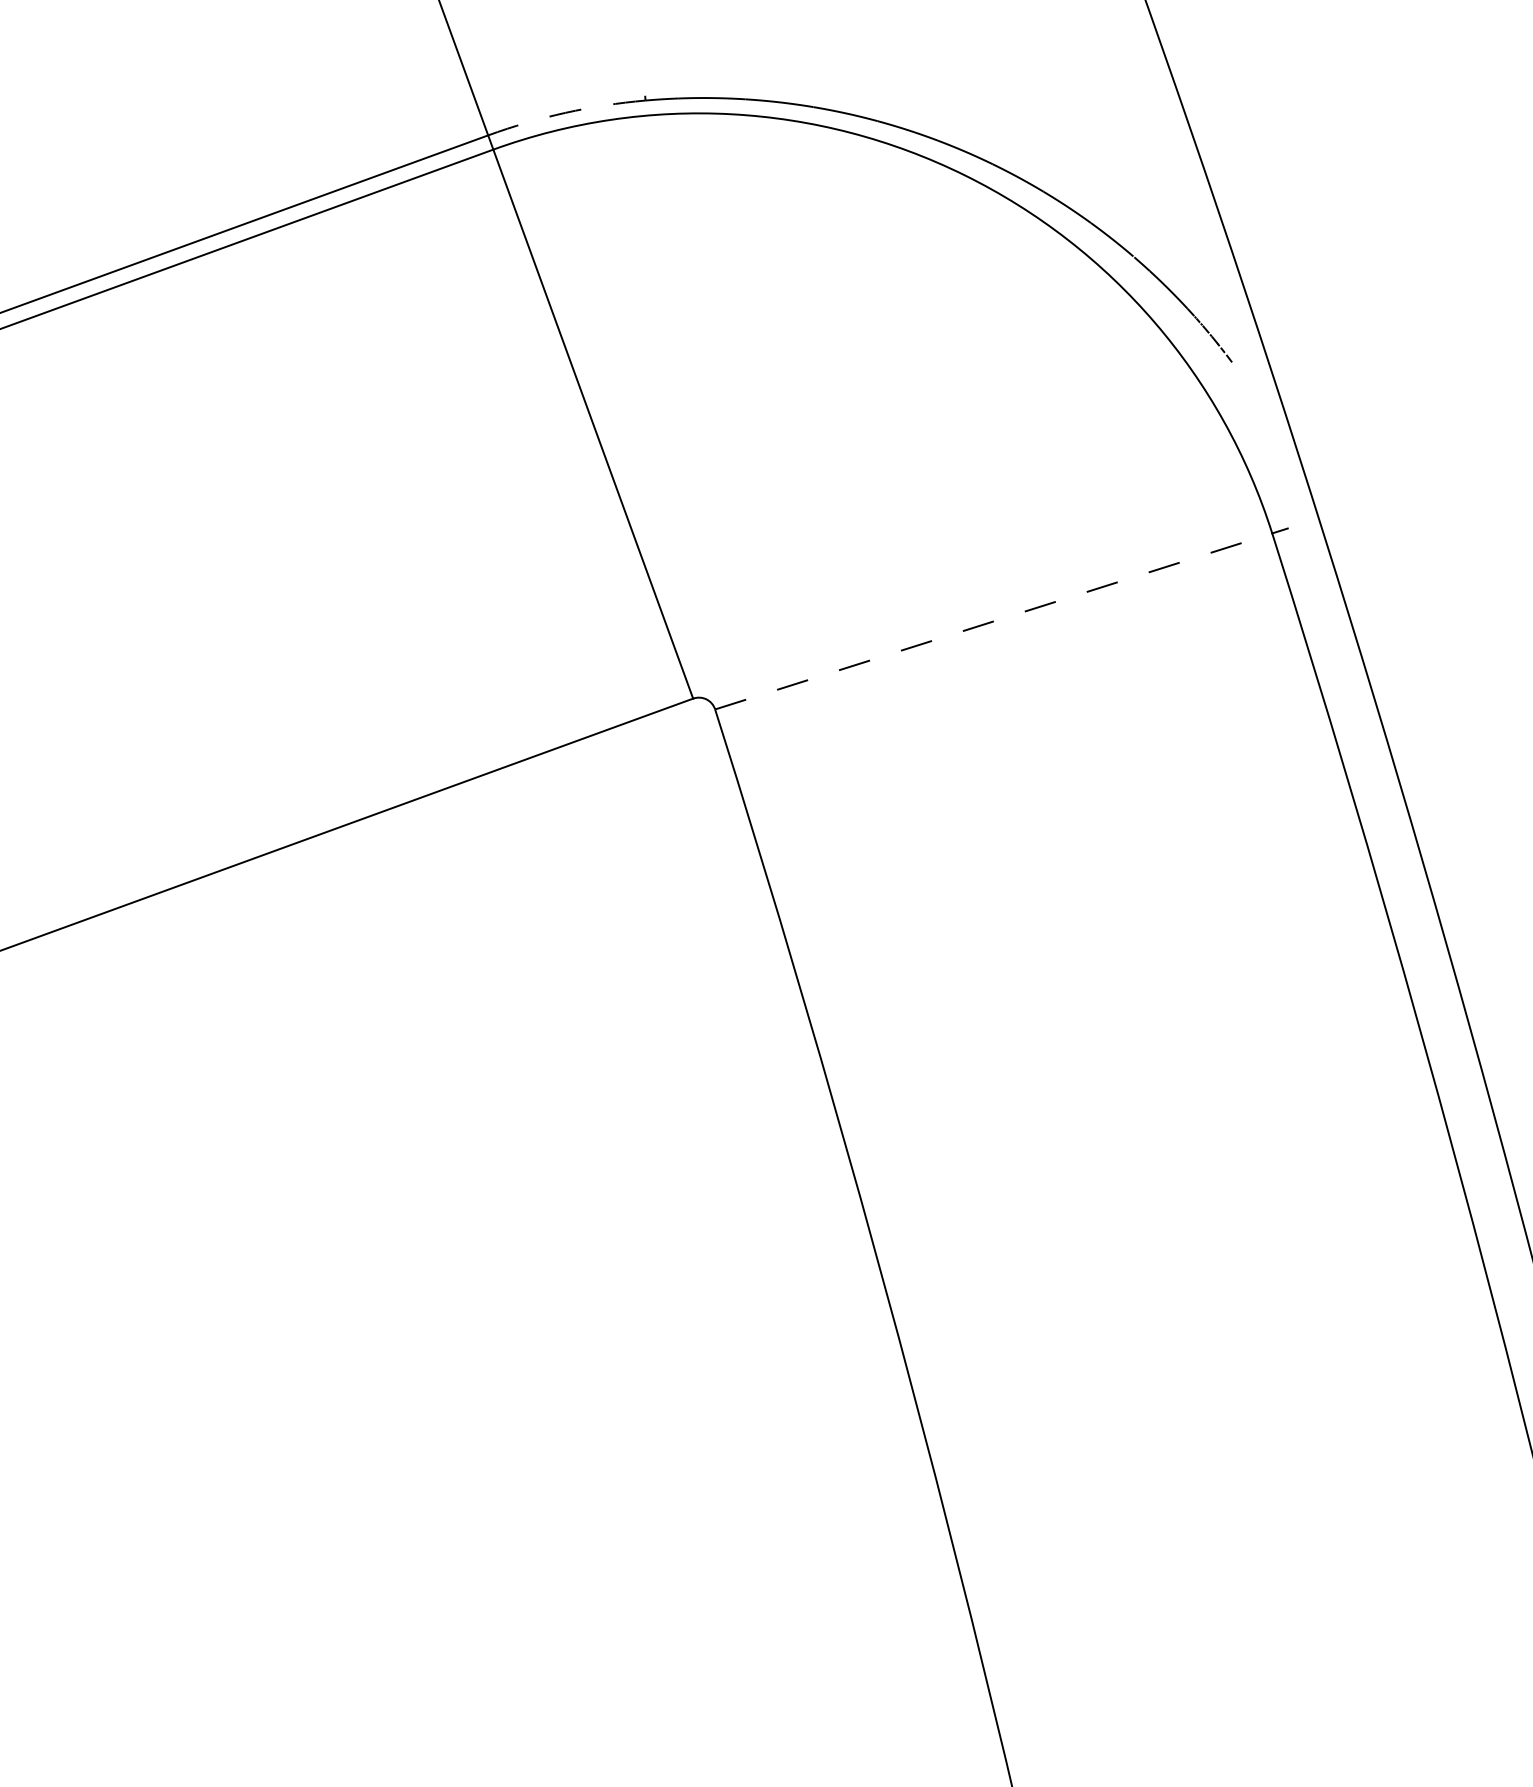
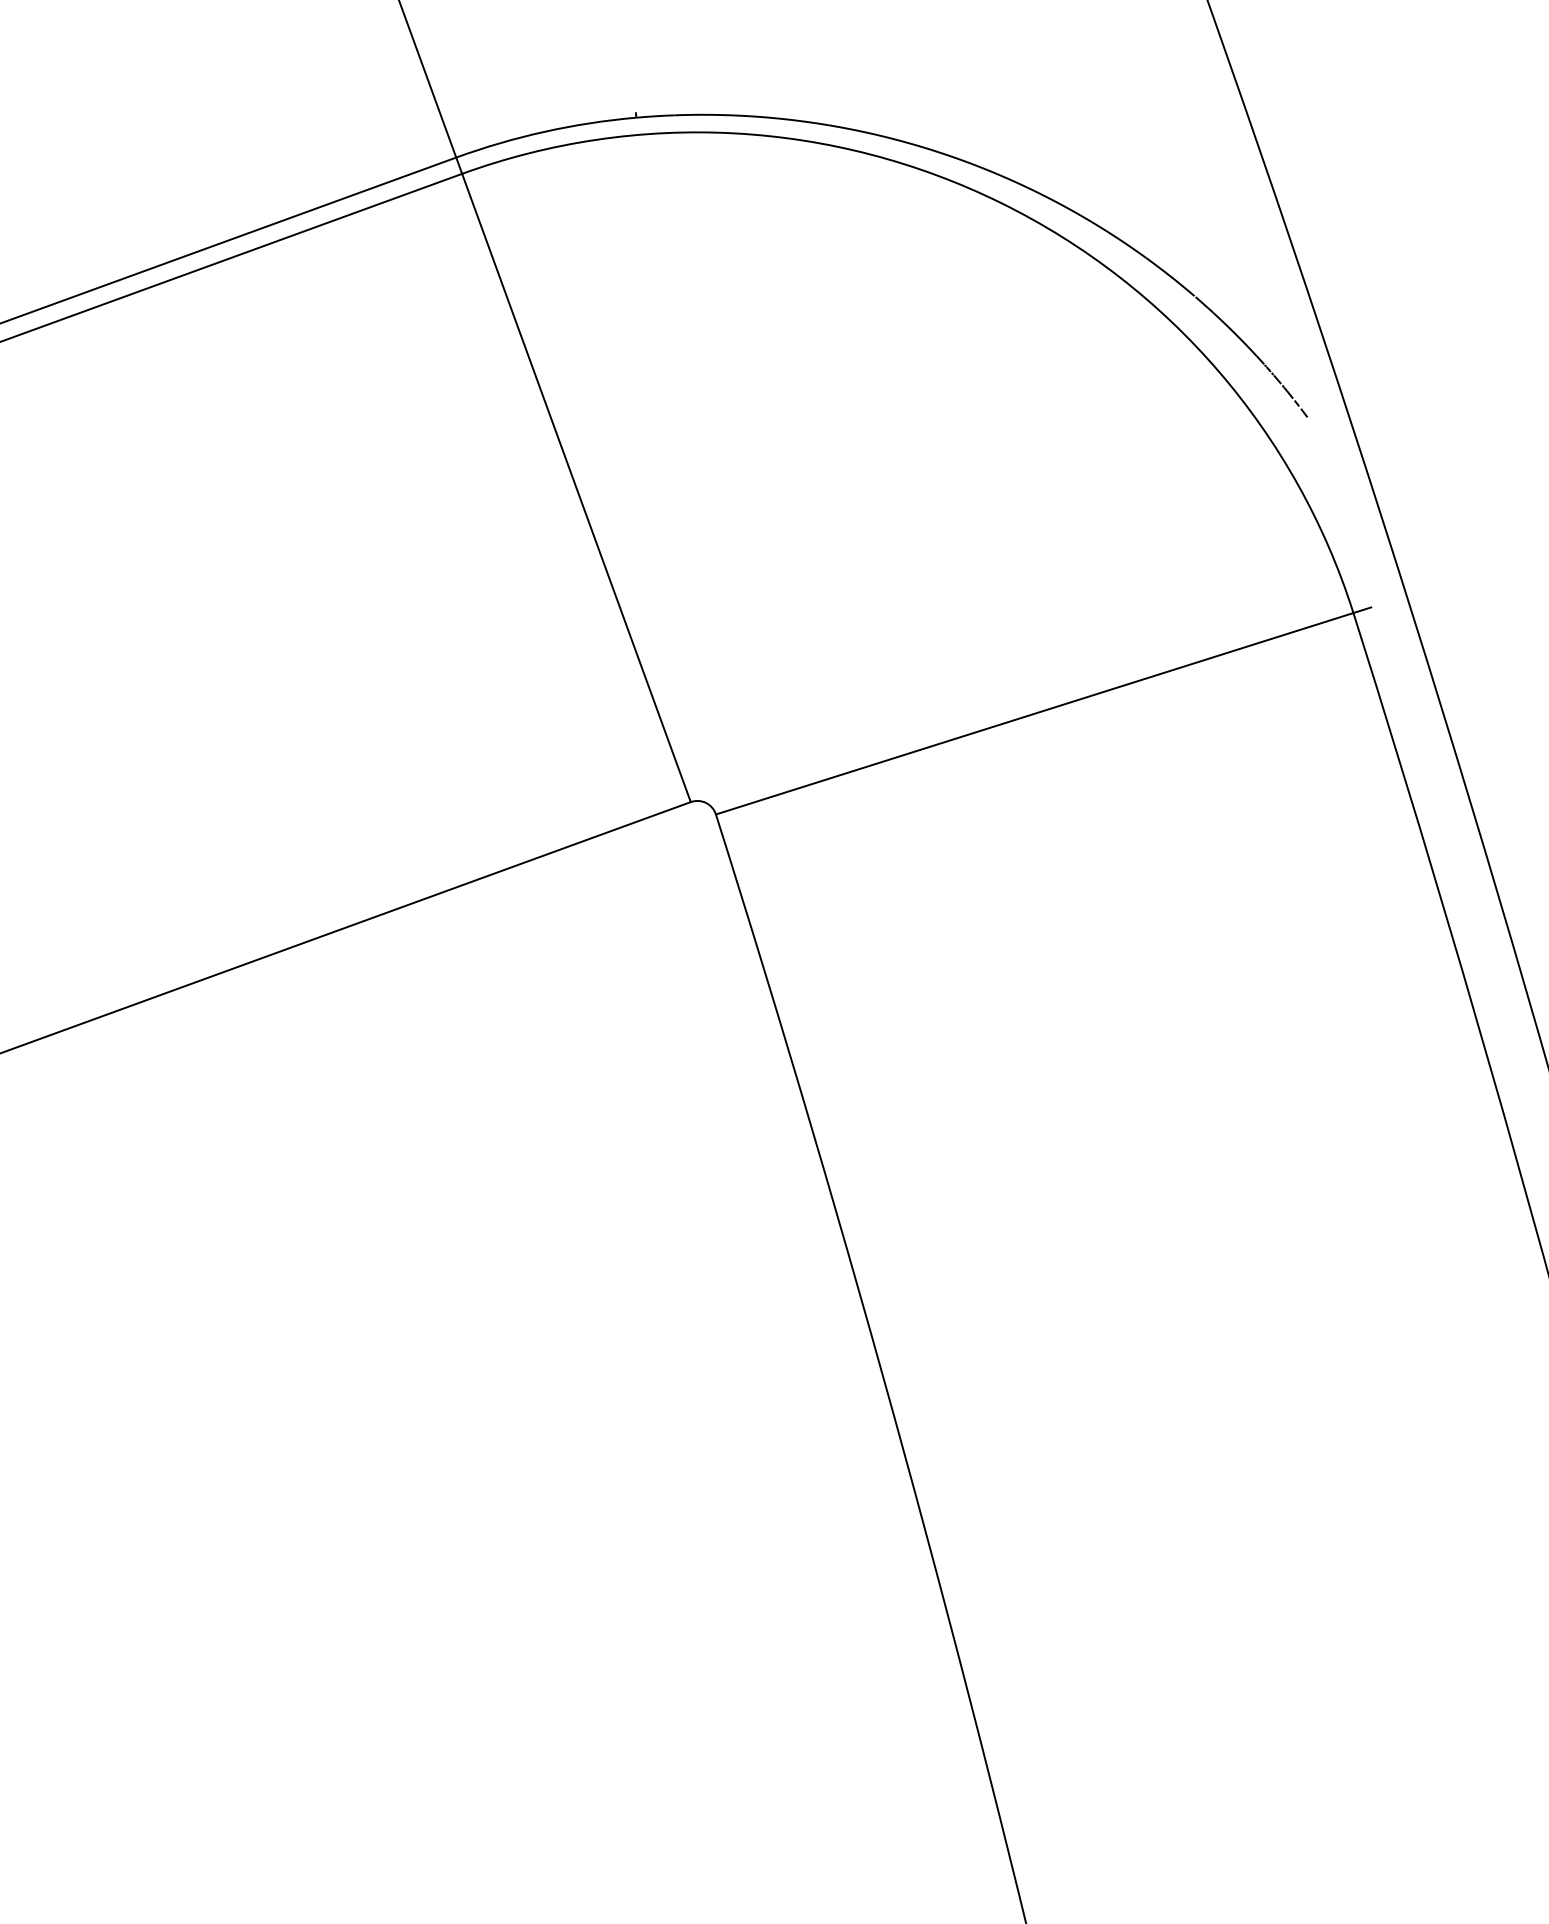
arc: (565, 112) -> (544, 131), dashed -> solid
line: (994, 621) -> (1035, 713), dashed -> solid

